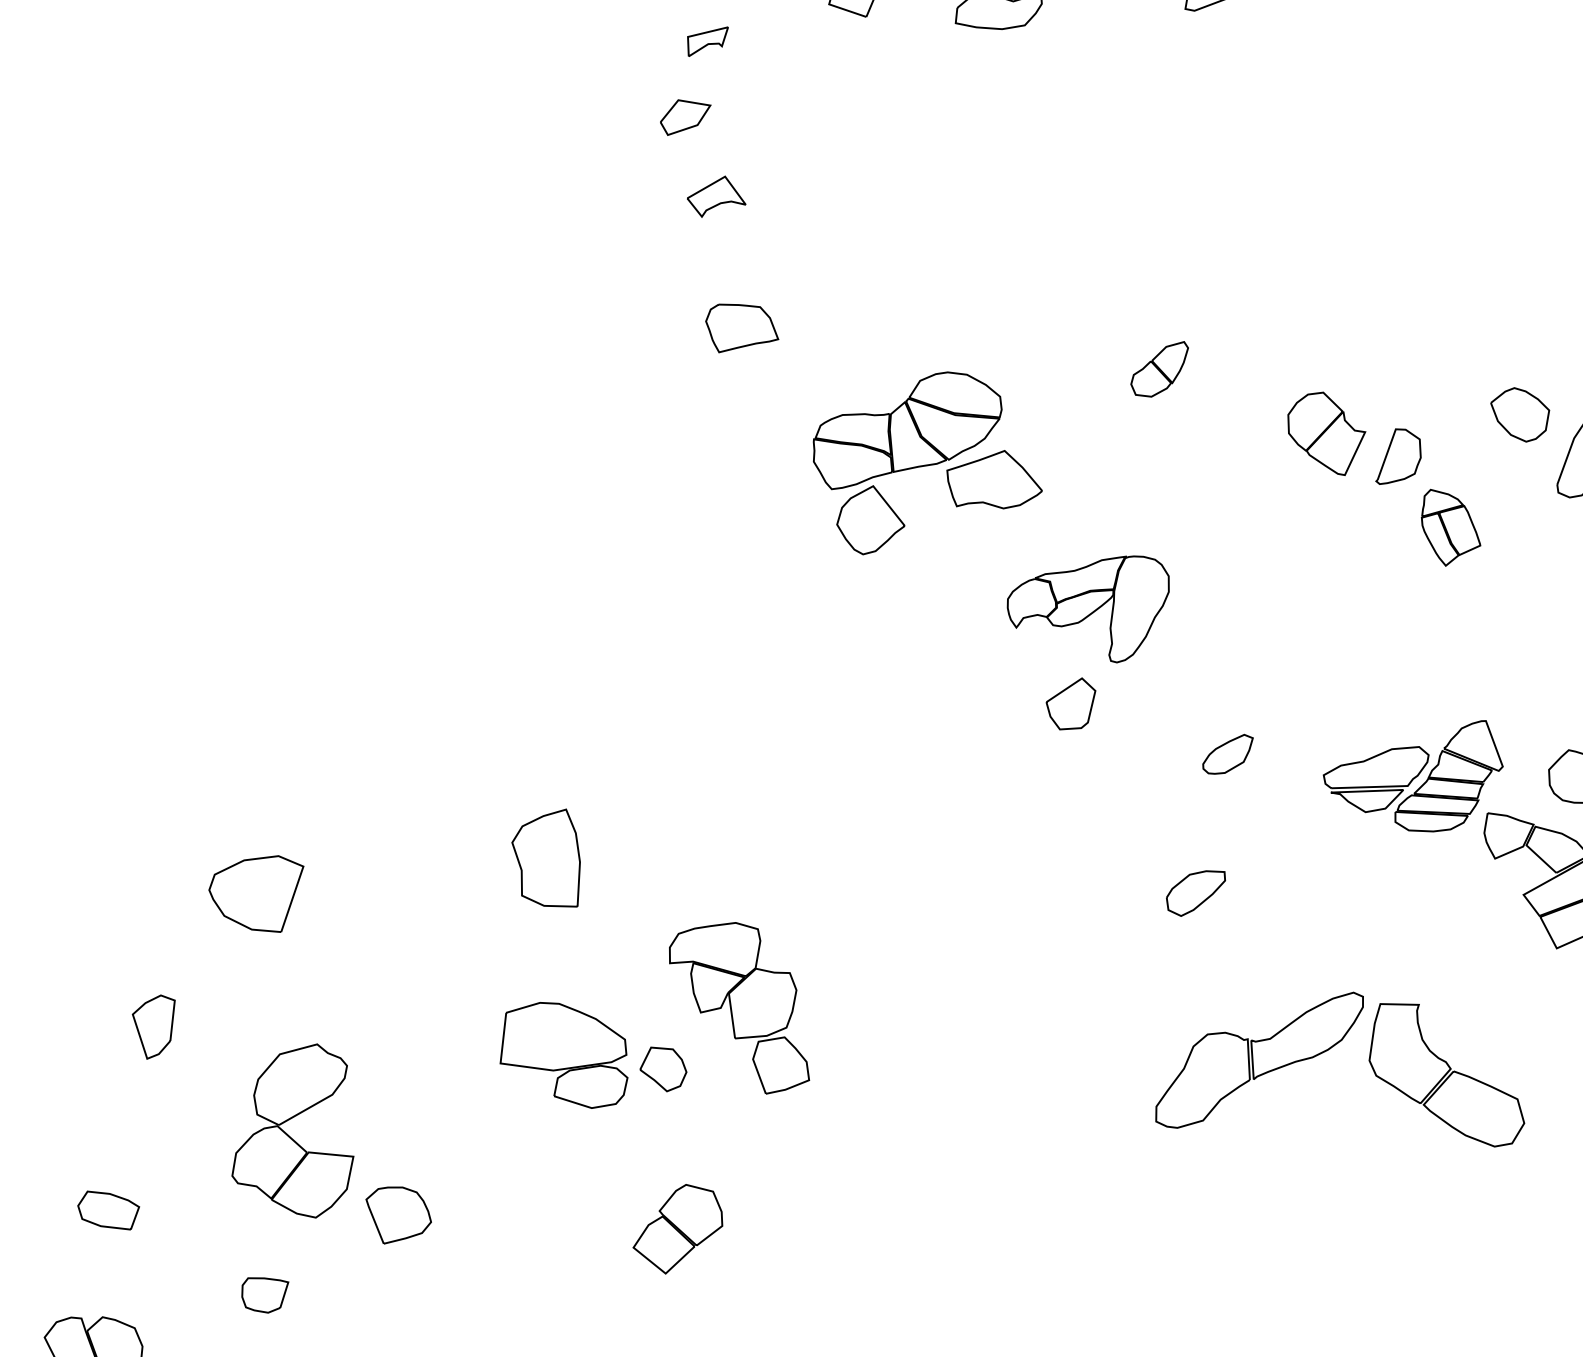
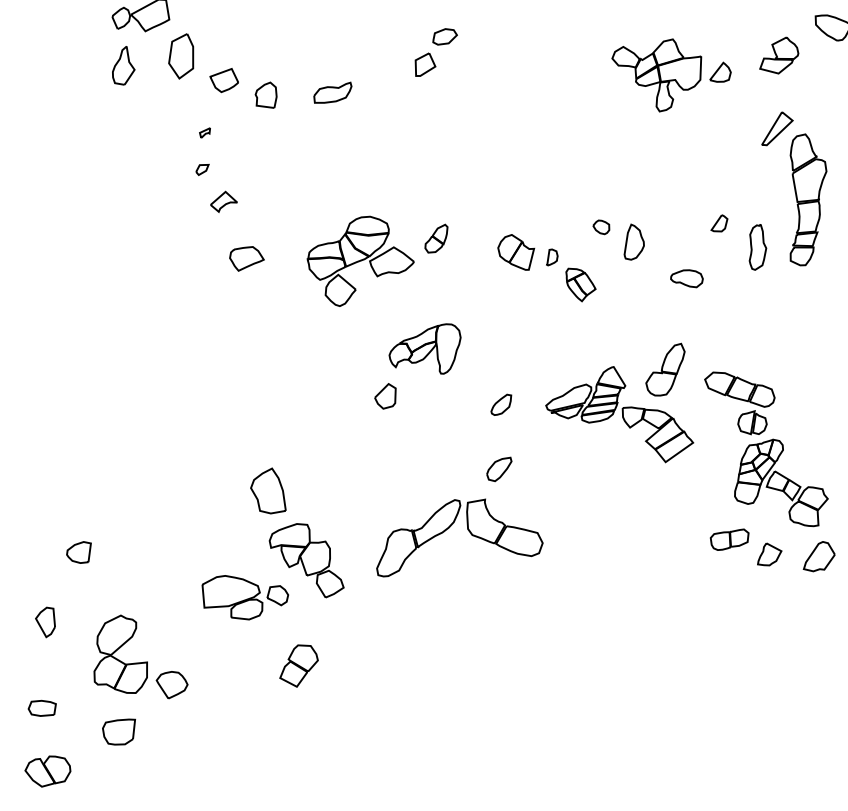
part: (705, 39) -> (204, 132), size x0.6
part: (684, 118) -> (202, 169), size x0.6
part: (1519, 415) -> (601, 227), size x0.6
part: (1401, 458) -> (552, 257), size x0.6
part: (927, 464) -> (360, 260), moved
part: (1069, 703) -> (385, 396), moved
part: (548, 855) -> (268, 490), moved
part: (252, 890) -> (78, 552), size x0.6
part: (1369, 1066) -> (468, 531), moved
part: (264, 1293) -> (119, 731), size x1.6

